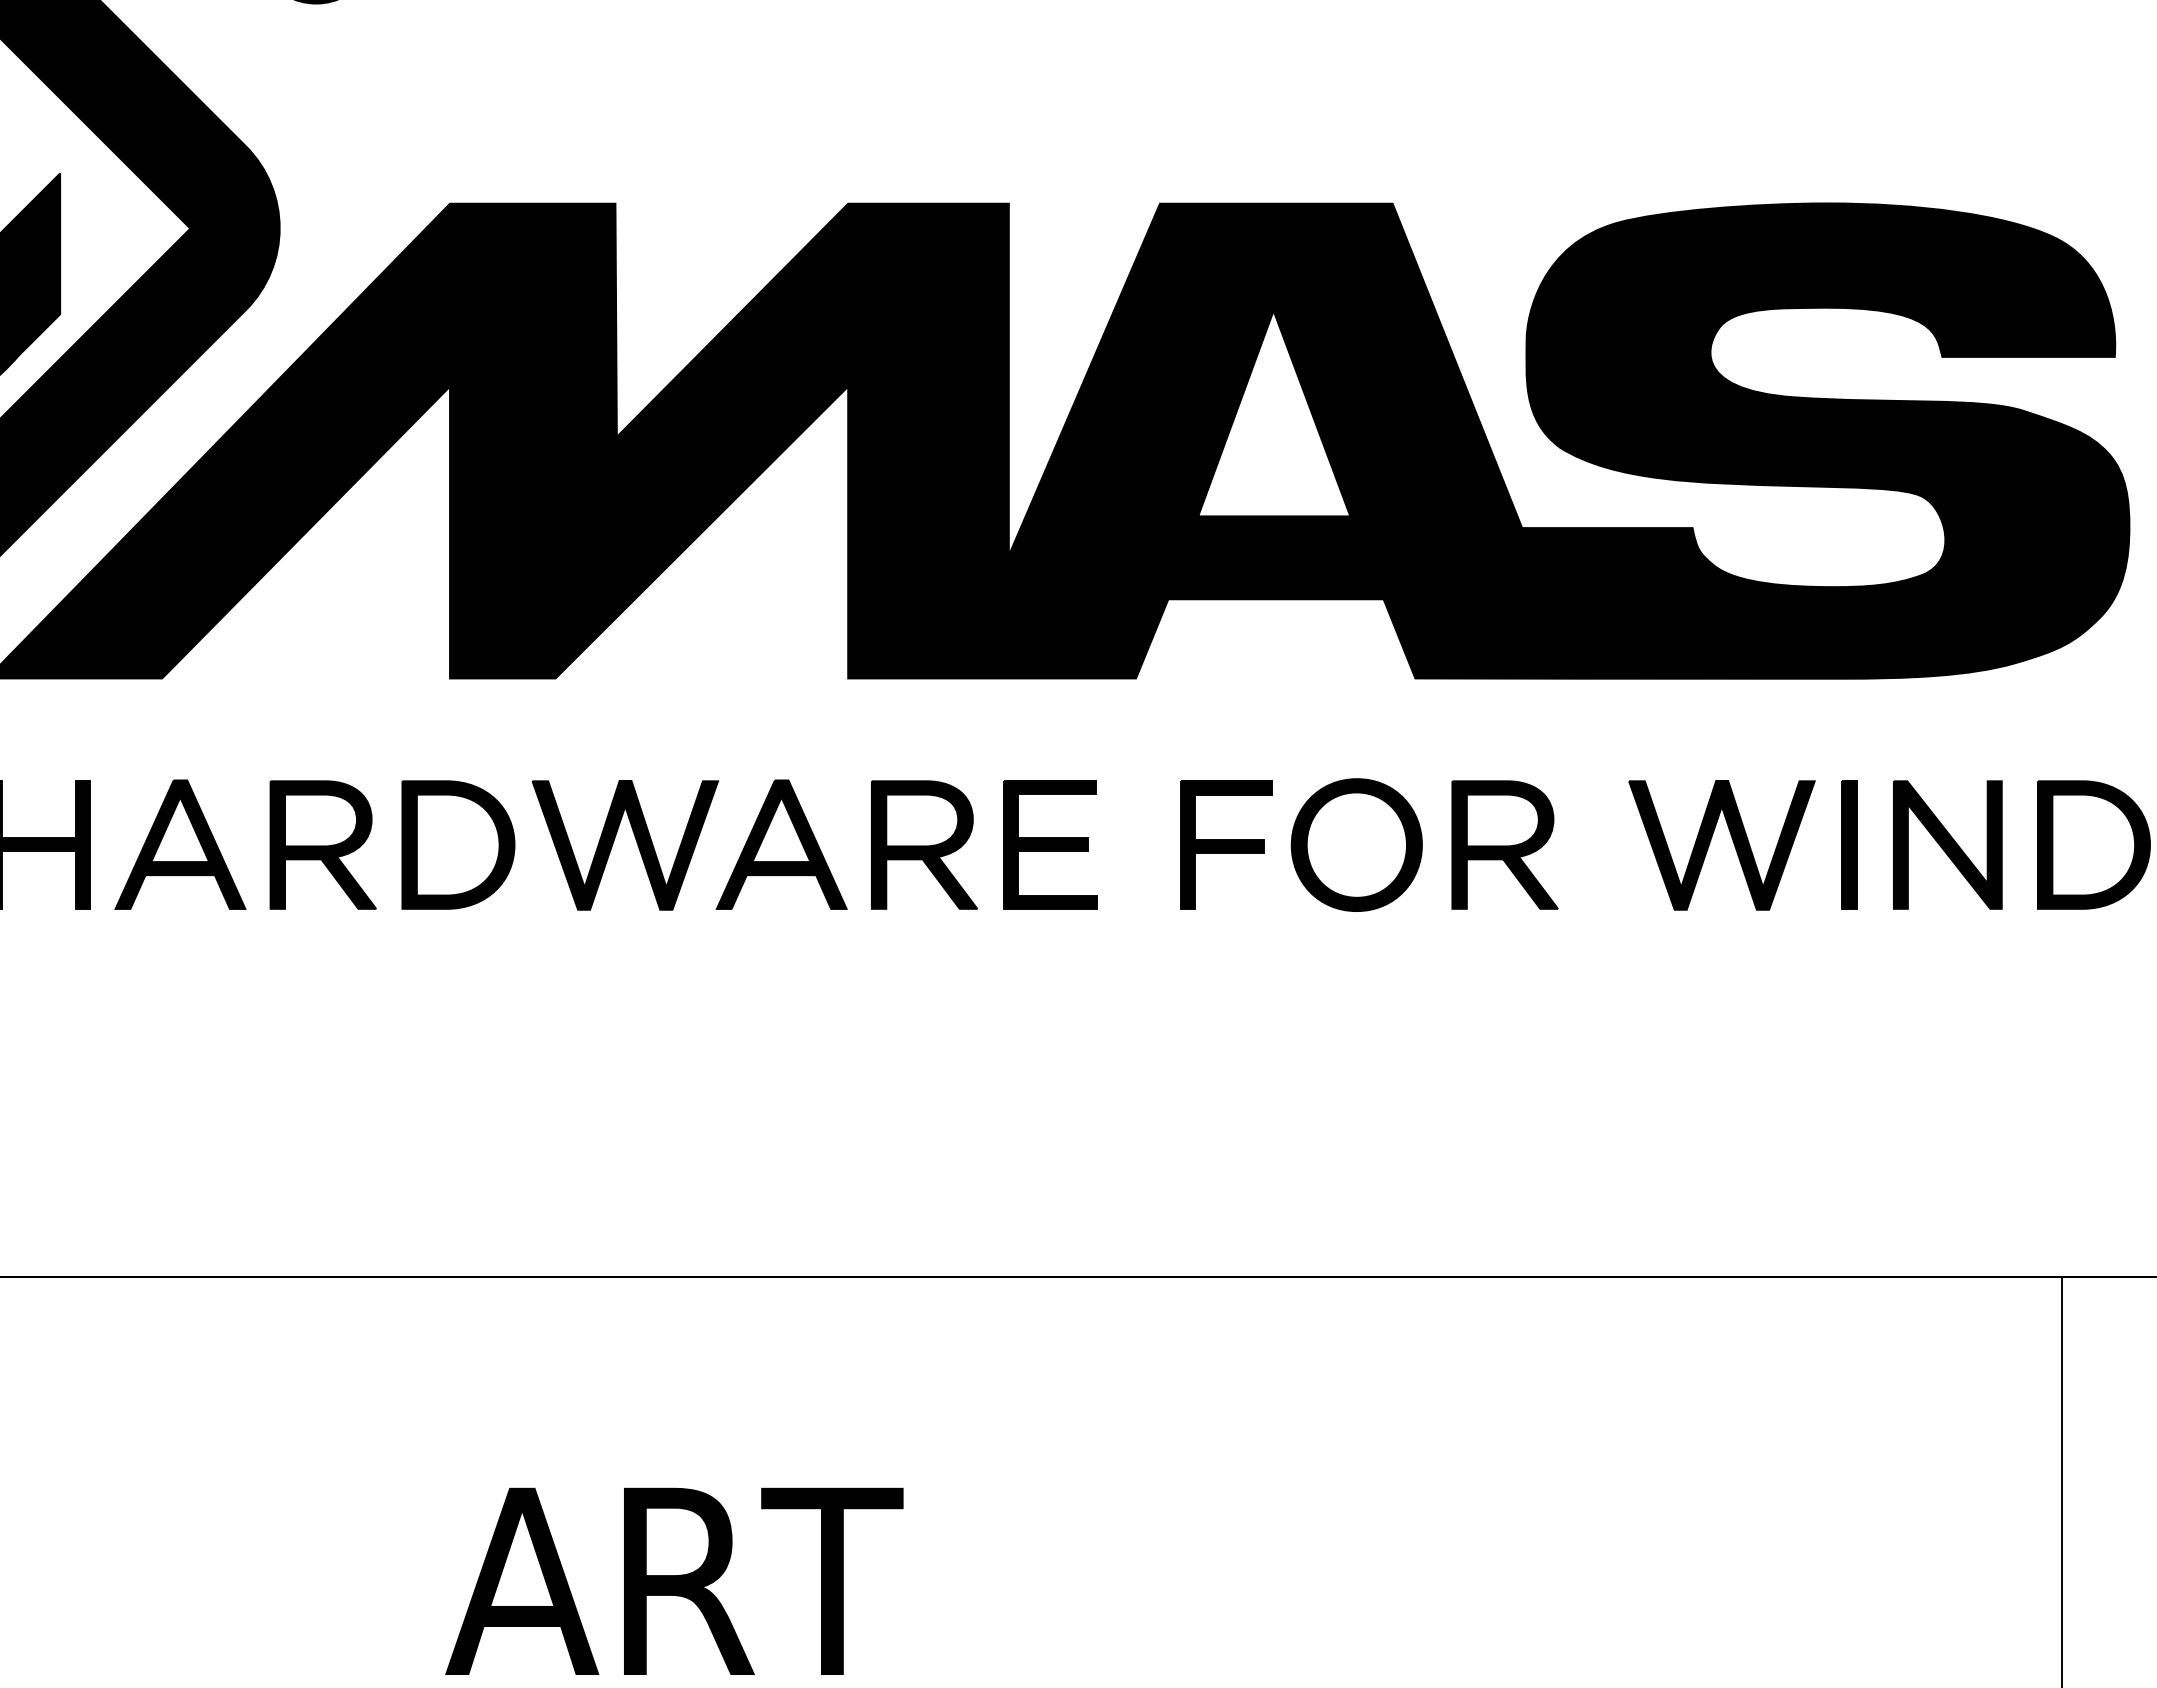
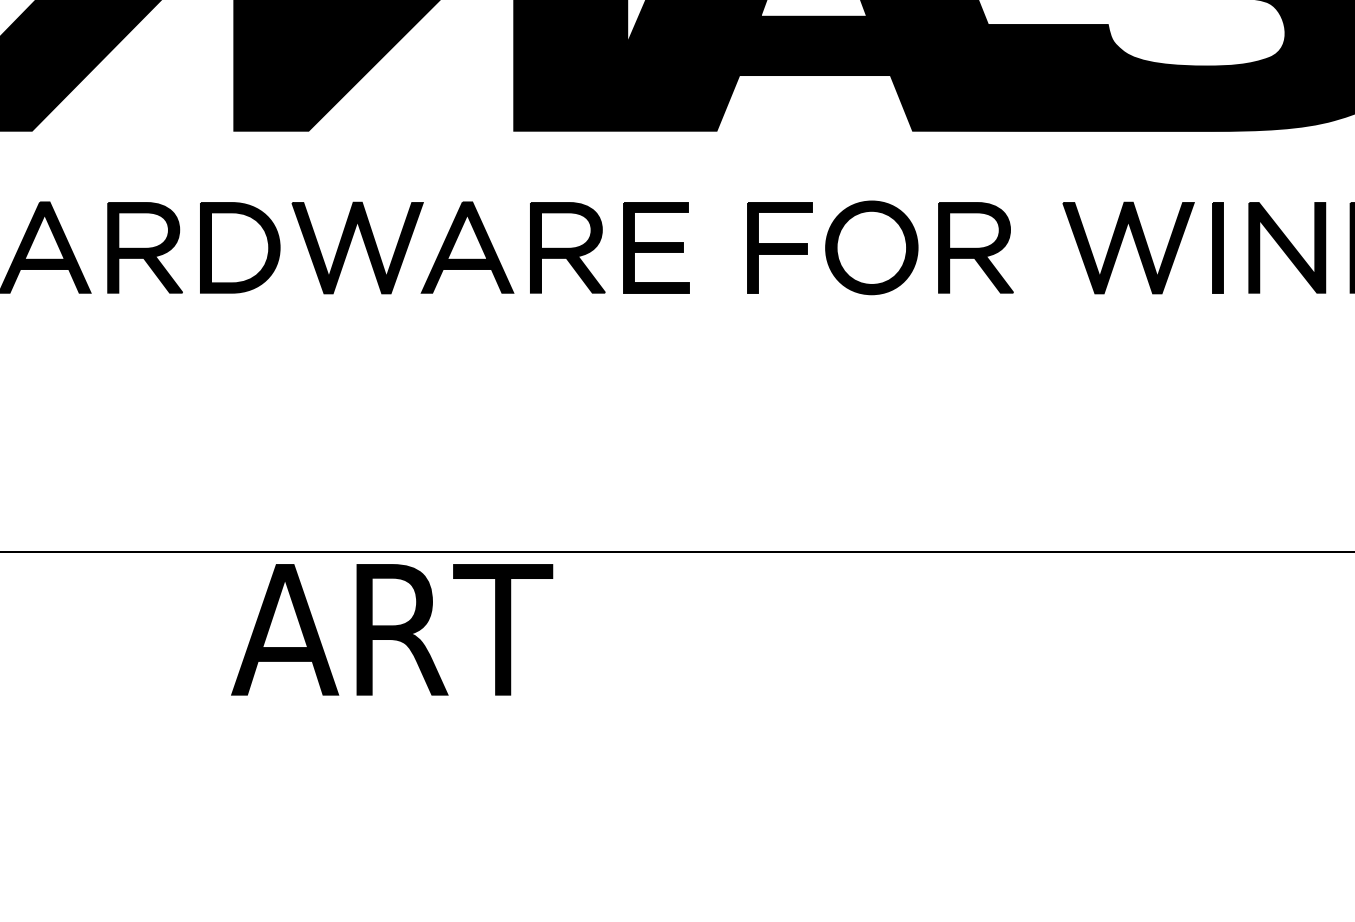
text: (674, 1580) -> (392, 629), moved

